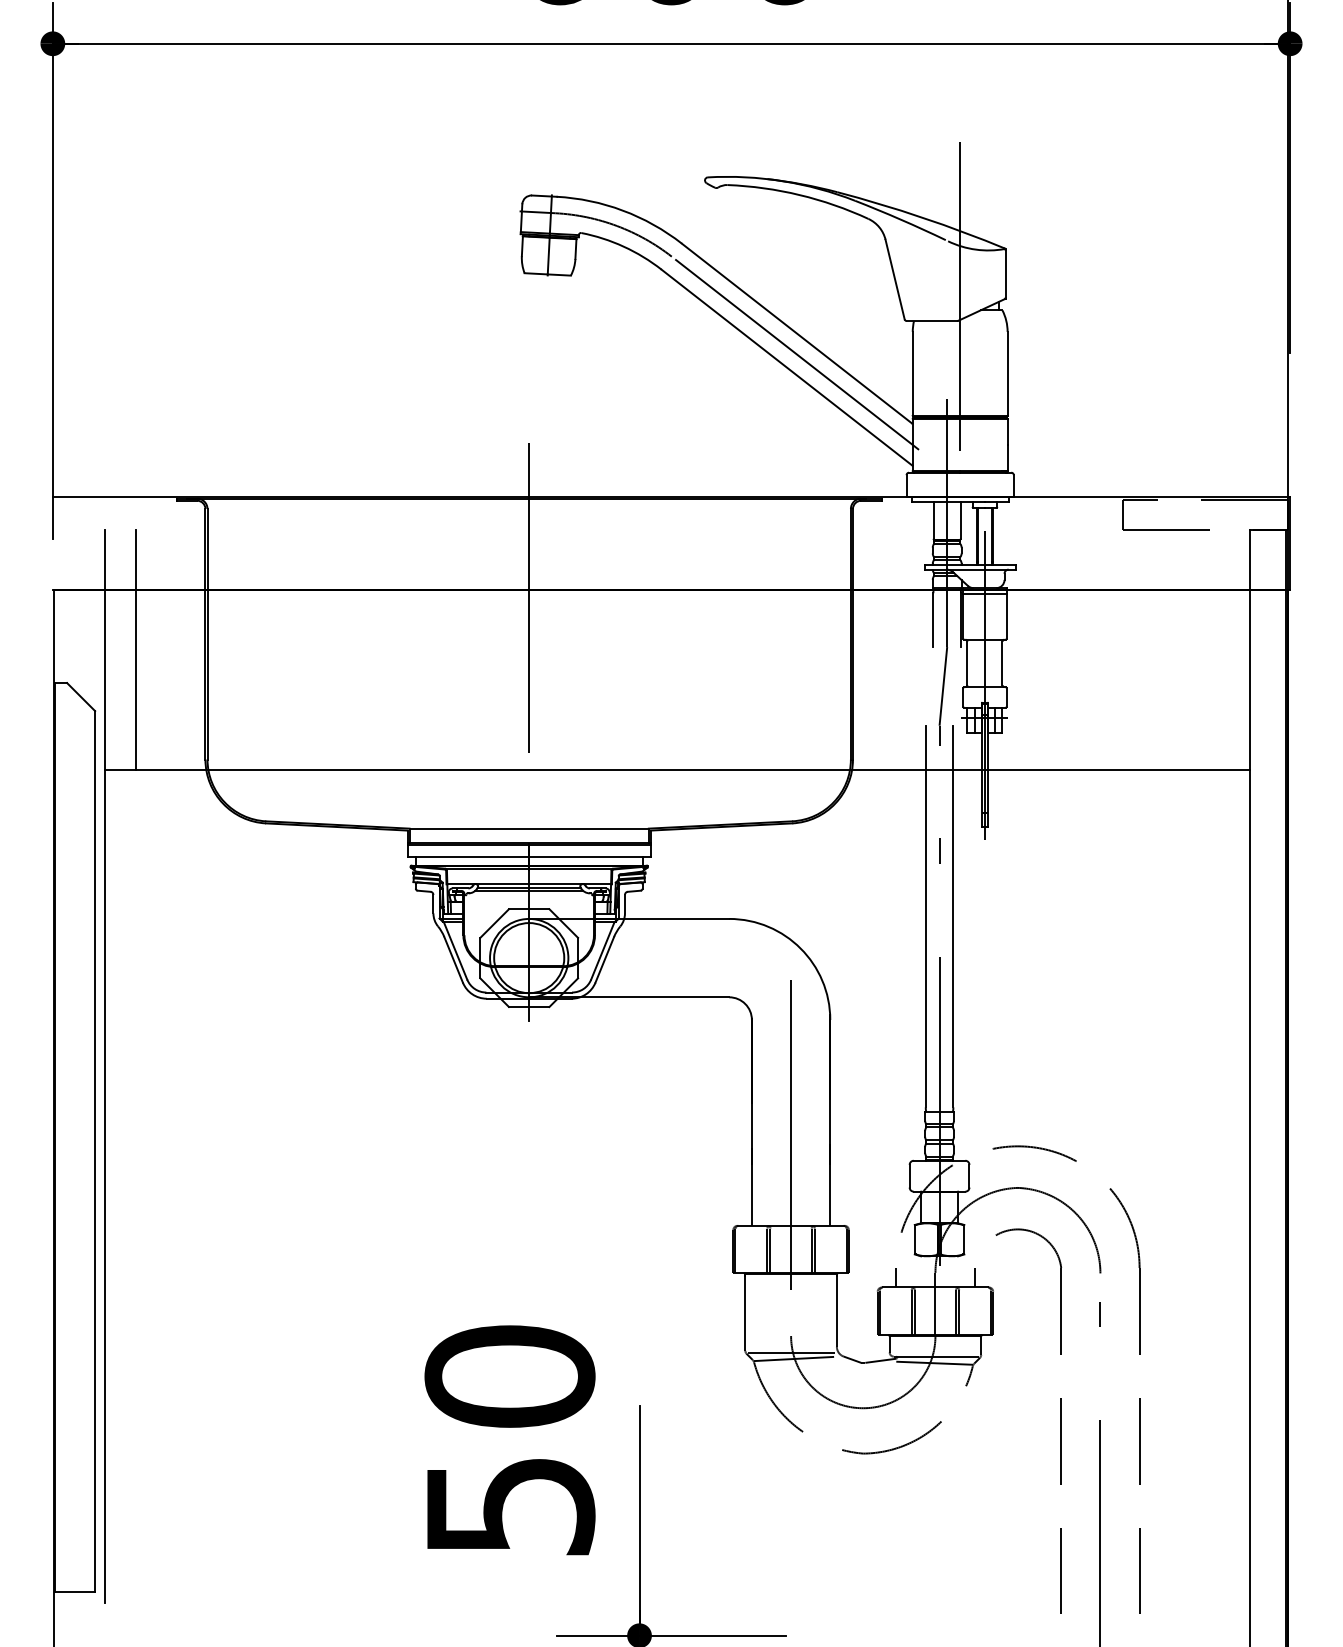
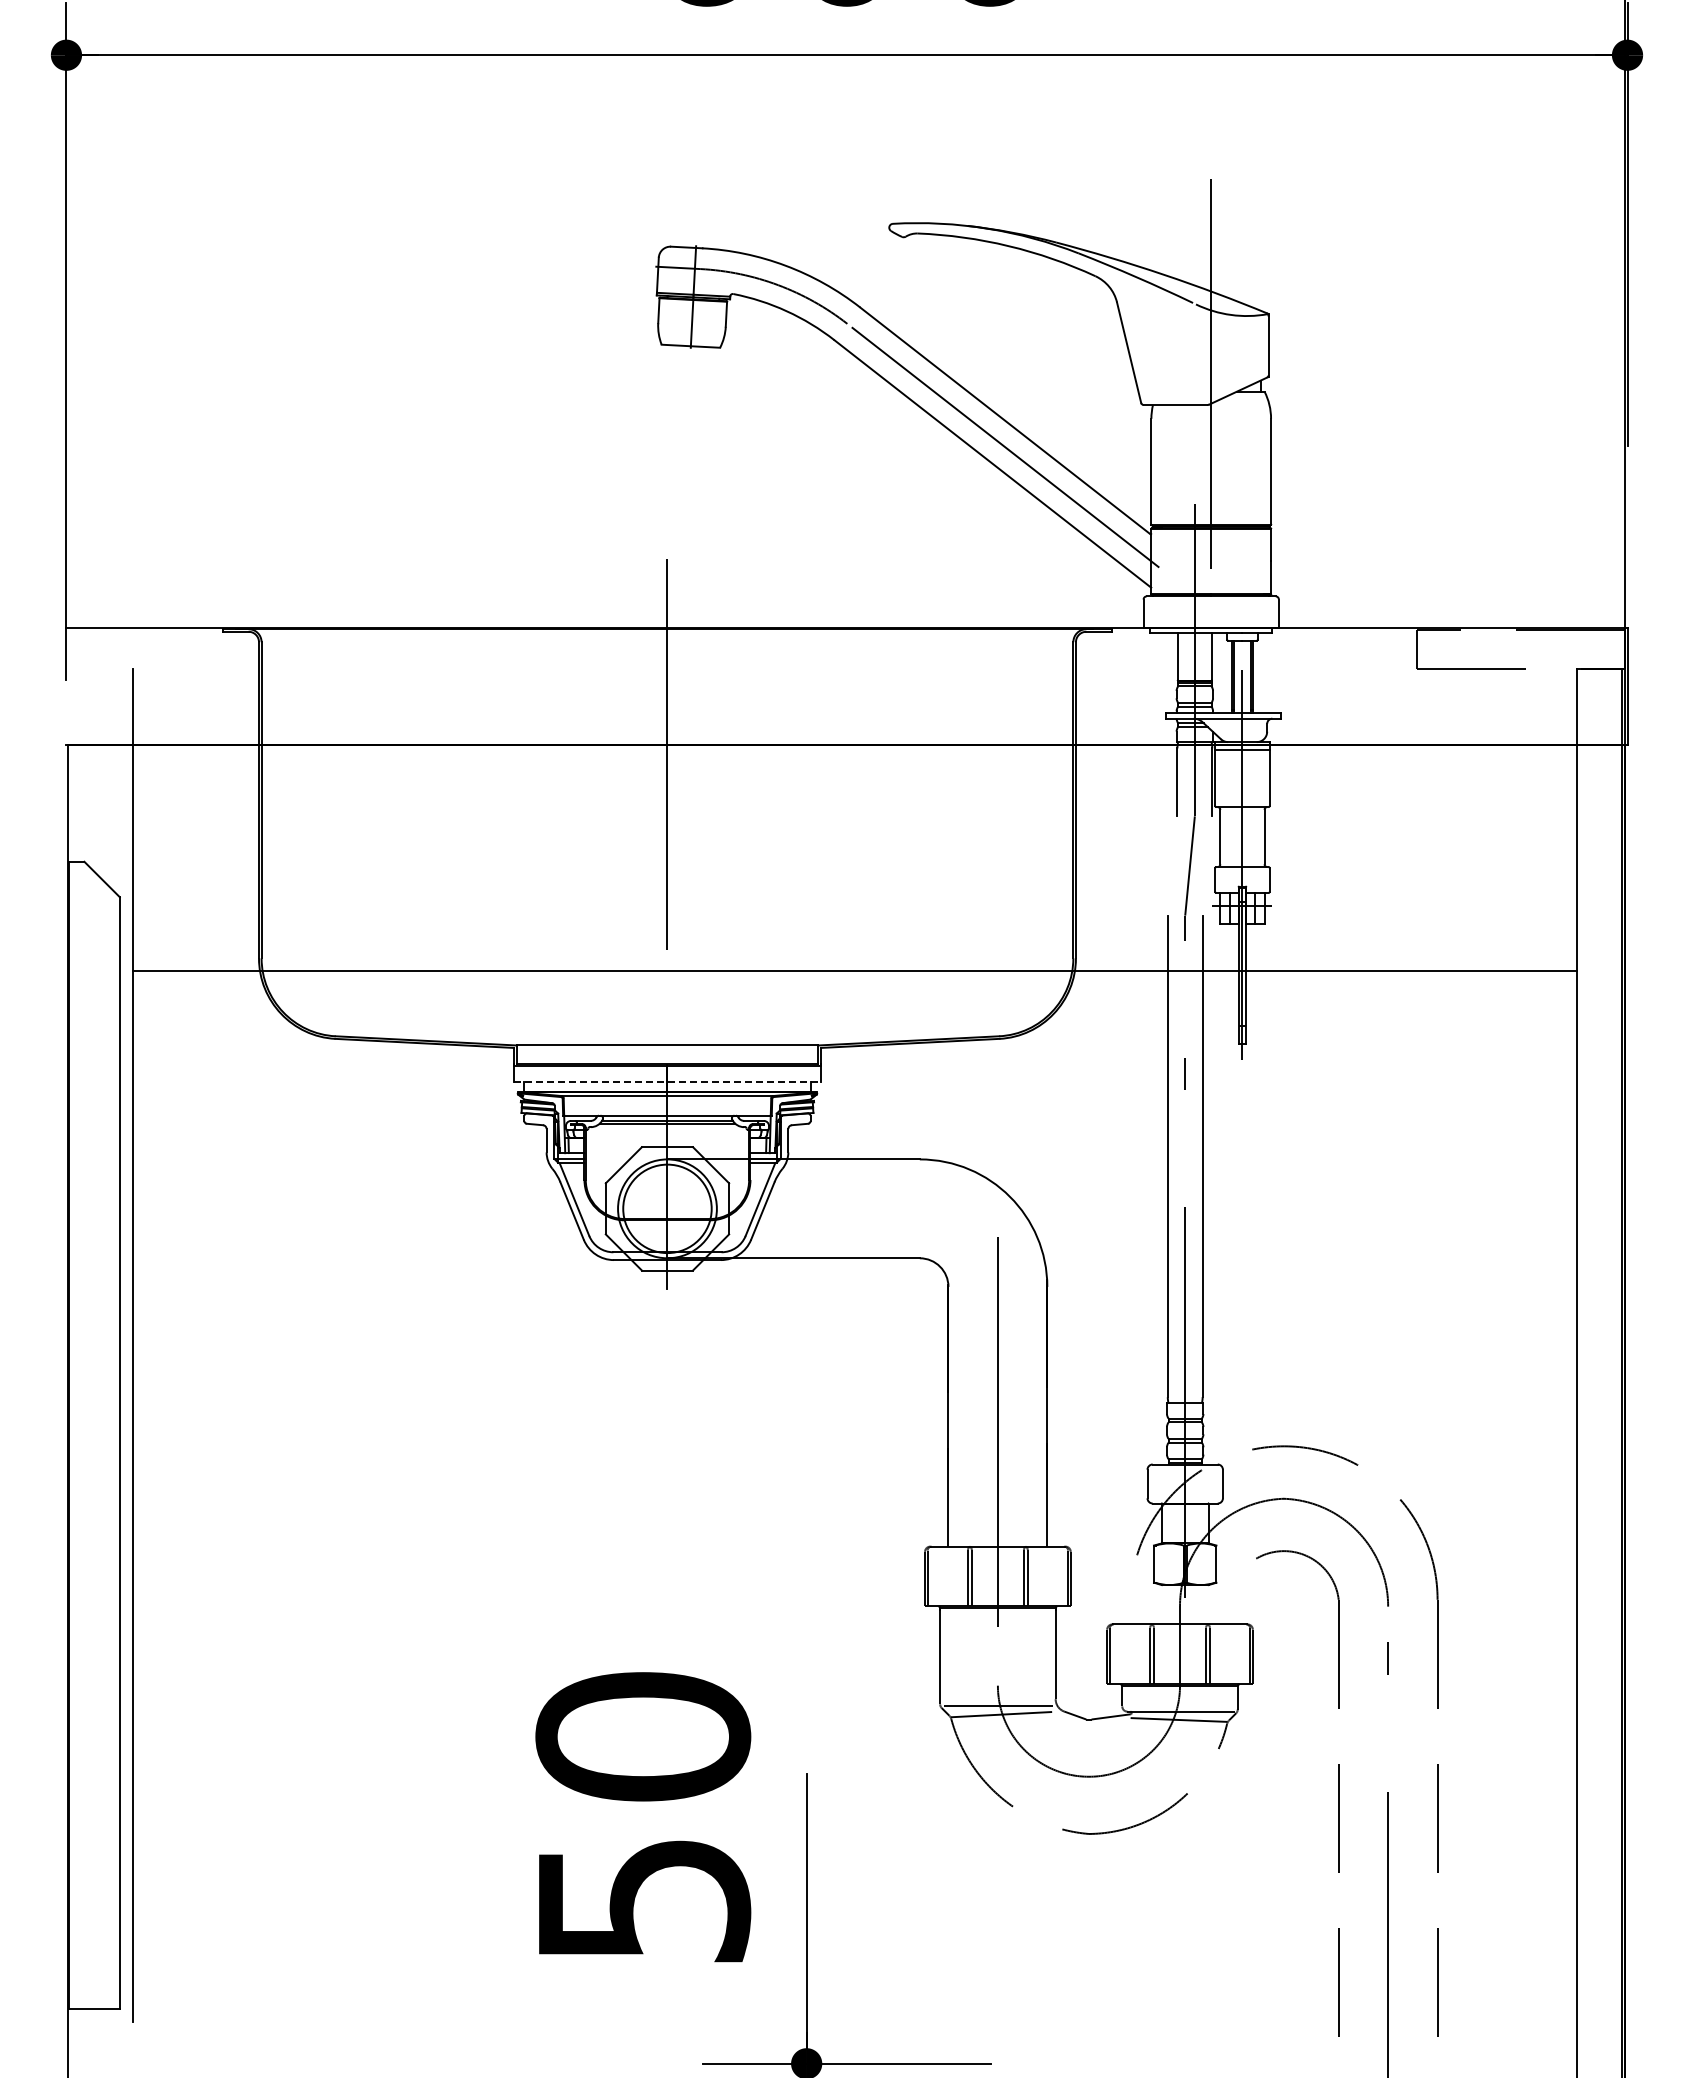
line: (136, 650) -> (171, 820), removed
line: (529, 857) -> (667, 1081), solid -> dashed
line: (896, 1277) -> (1130, 1611), removed
line: (974, 1277) -> (1229, 1611), removed

